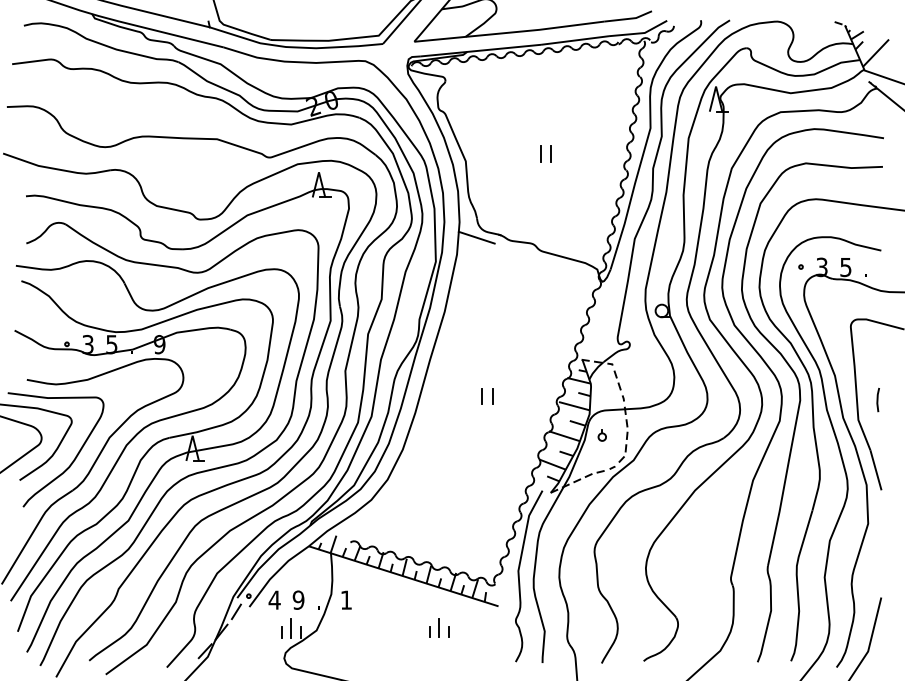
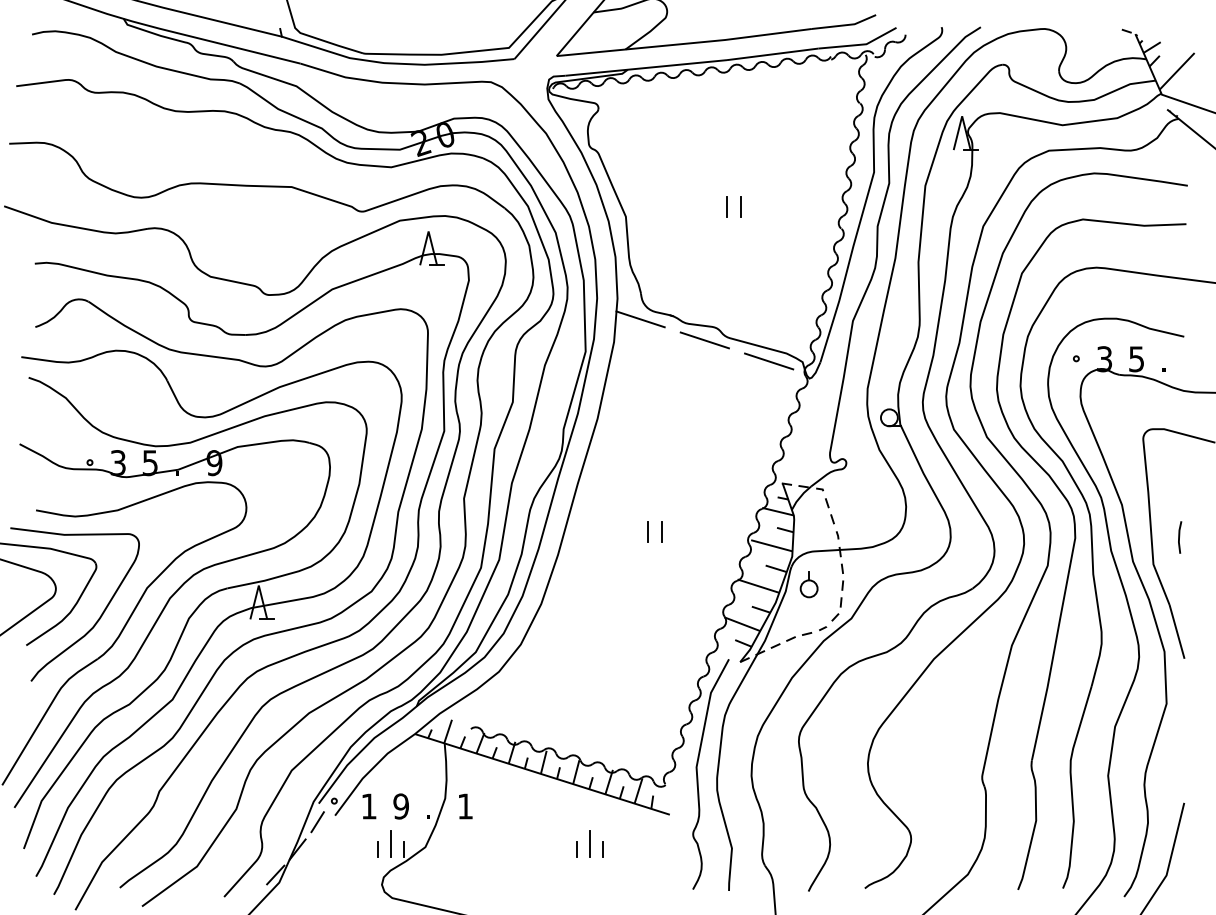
line: (524, 253) -> (704, 340), added
line: (572, 268) -> (769, 360), added
part: (602, 435) -> (809, 585), size x1.67
text: (274, 599) -> (368, 805), 4 -> 1

